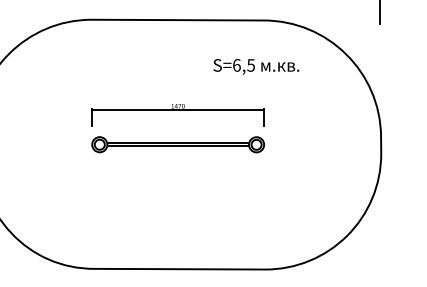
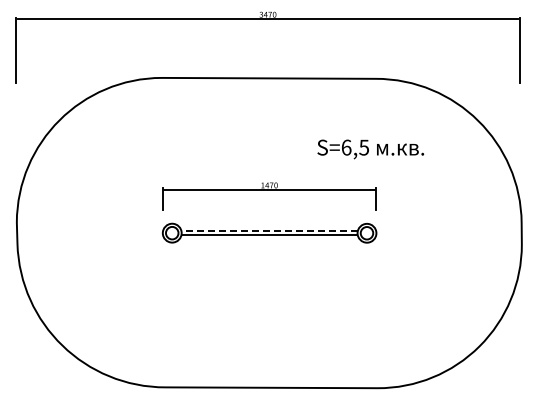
text: (256, 66) -> (370, 149), moved
line: (178, 142) -> (269, 230), solid -> dashed

